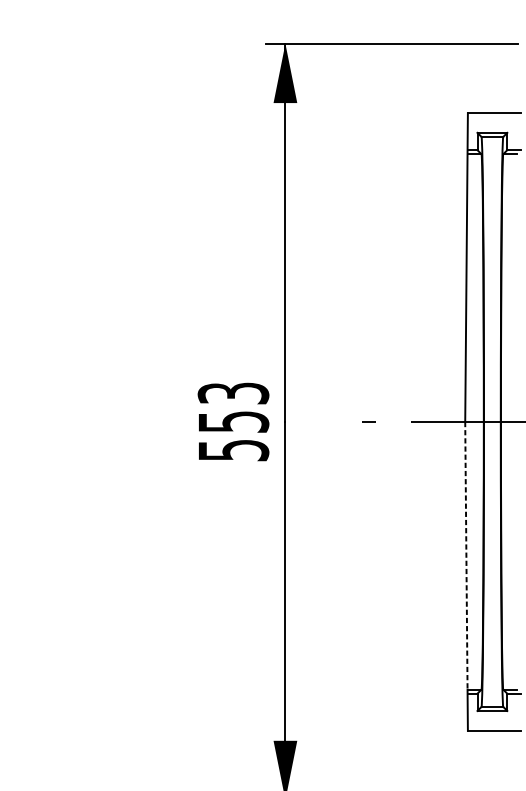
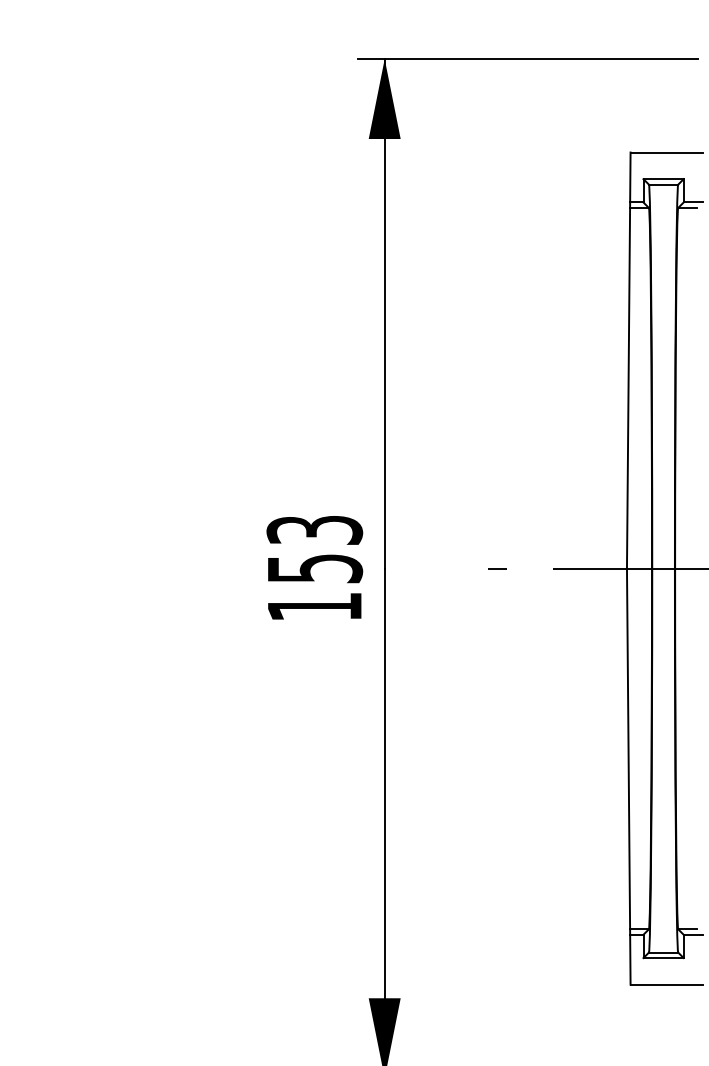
text: (234, 450) -> (315, 607), 553 -> 153
line: (466, 556) -> (628, 749), dashed -> solid

